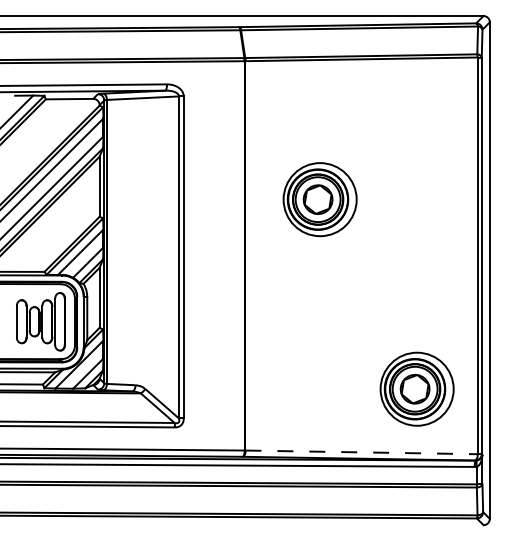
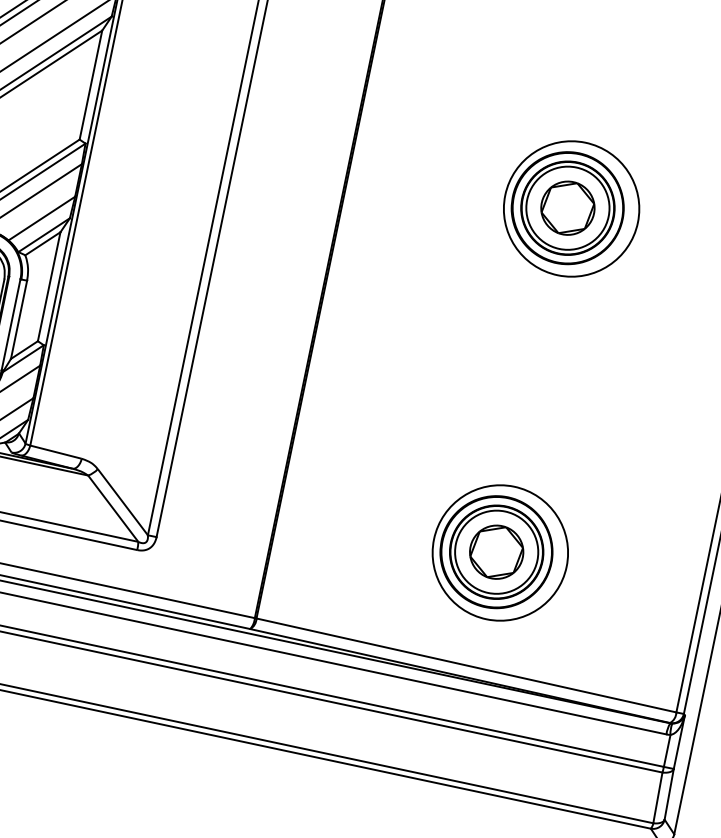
part: (319, 199) -> (570, 208), moved
part: (416, 388) -> (499, 551), moved
line: (362, 452) -> (468, 666), dashed -> solid

